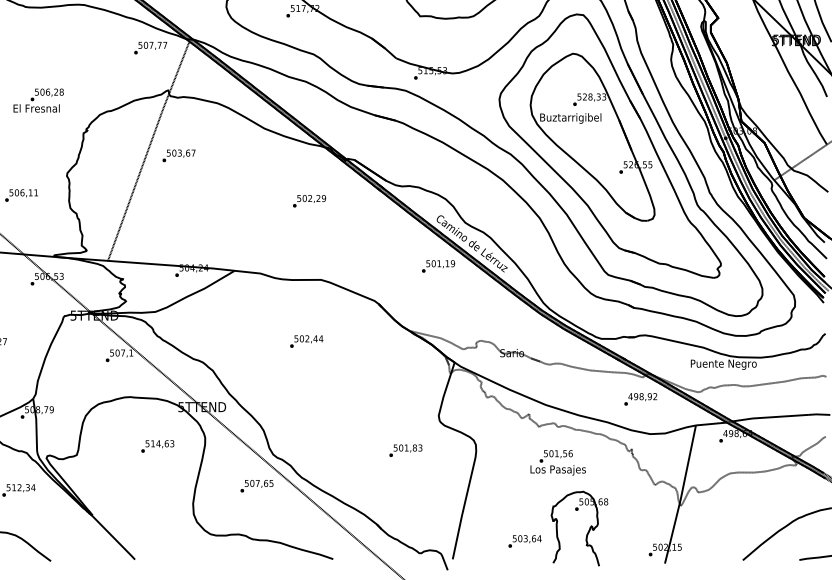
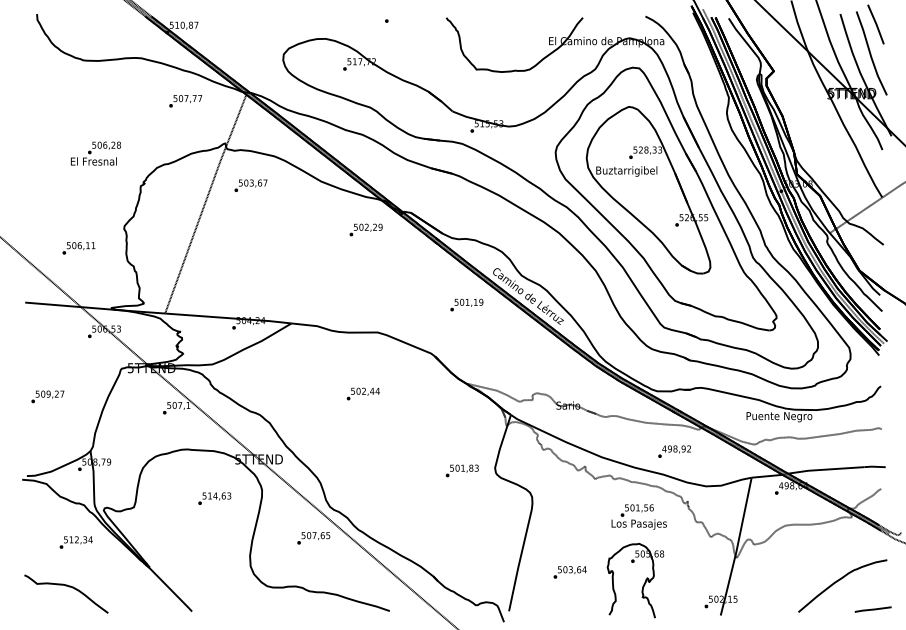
text: (150, 48) -> (185, 101), moved
text: (178, 155) -> (250, 185), moved
text: (308, 200) -> (365, 229), moved
text: (438, 265) -> (466, 304), moved
text: (640, 399) -> (674, 451), moved
text: (405, 450) -> (461, 470), moved
text: (557, 462) -> (638, 516), moved
text: (524, 541) -> (569, 572), moved

